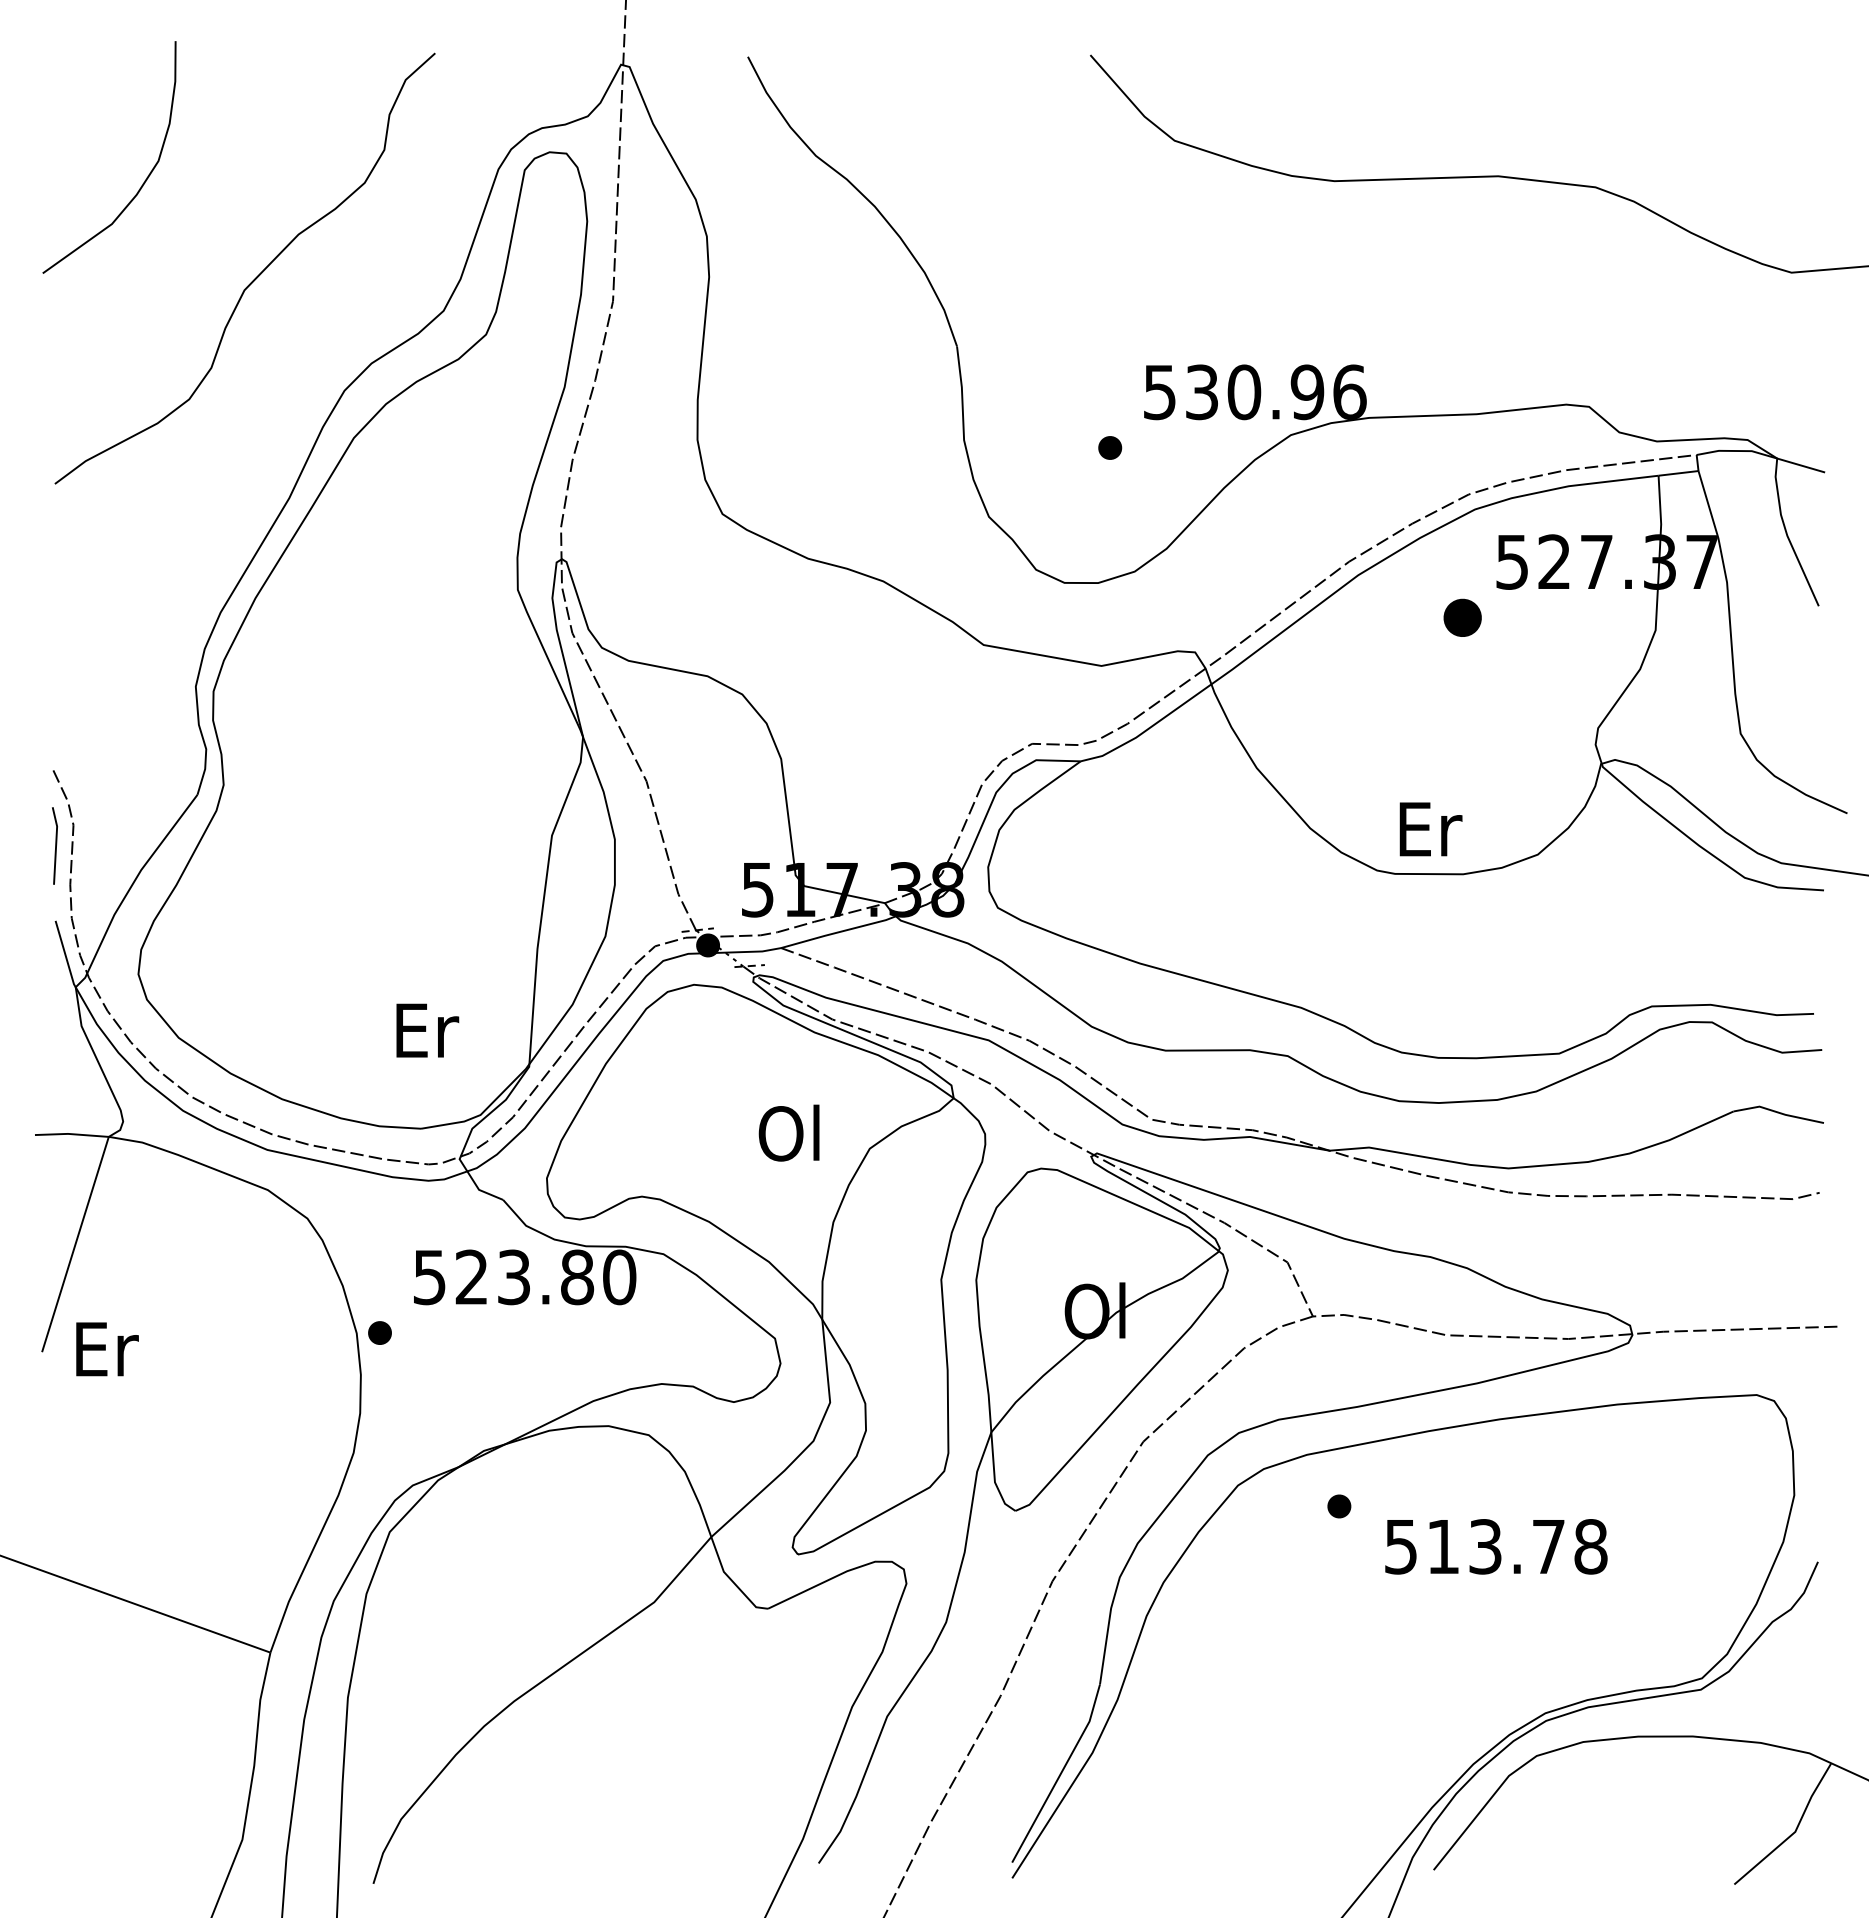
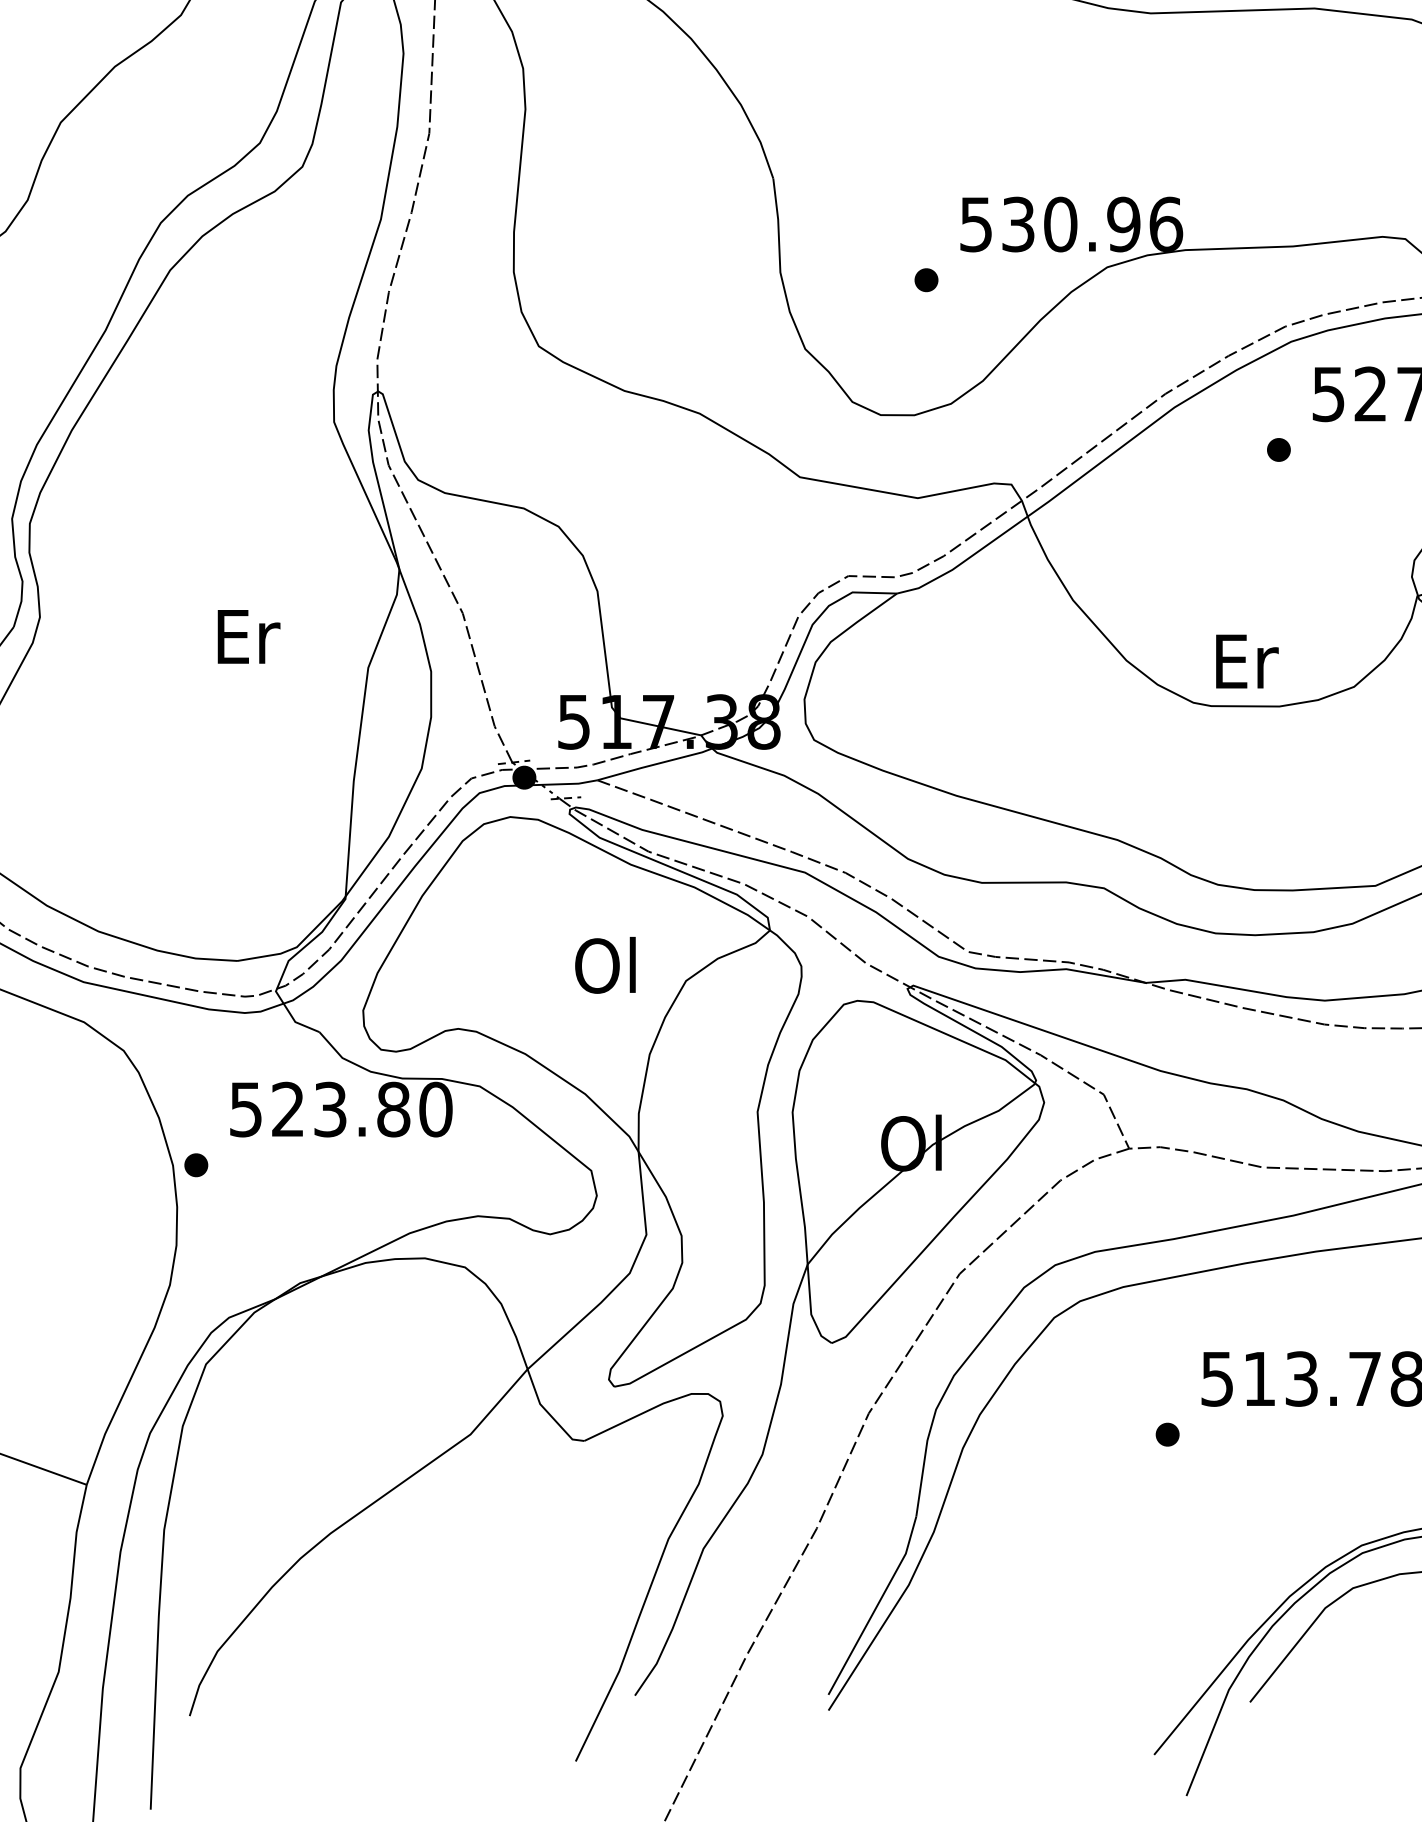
part: (1462, 617) -> (1278, 449), size x0.62
text: (427, 1030) -> (248, 636), moved
part: (1339, 1506) -> (1167, 1434), moved

